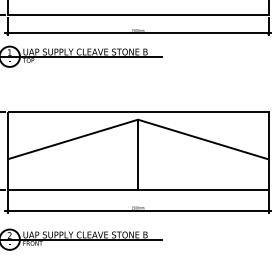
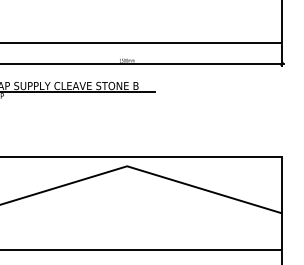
line: (138, 154) -> (127, 207), removed

